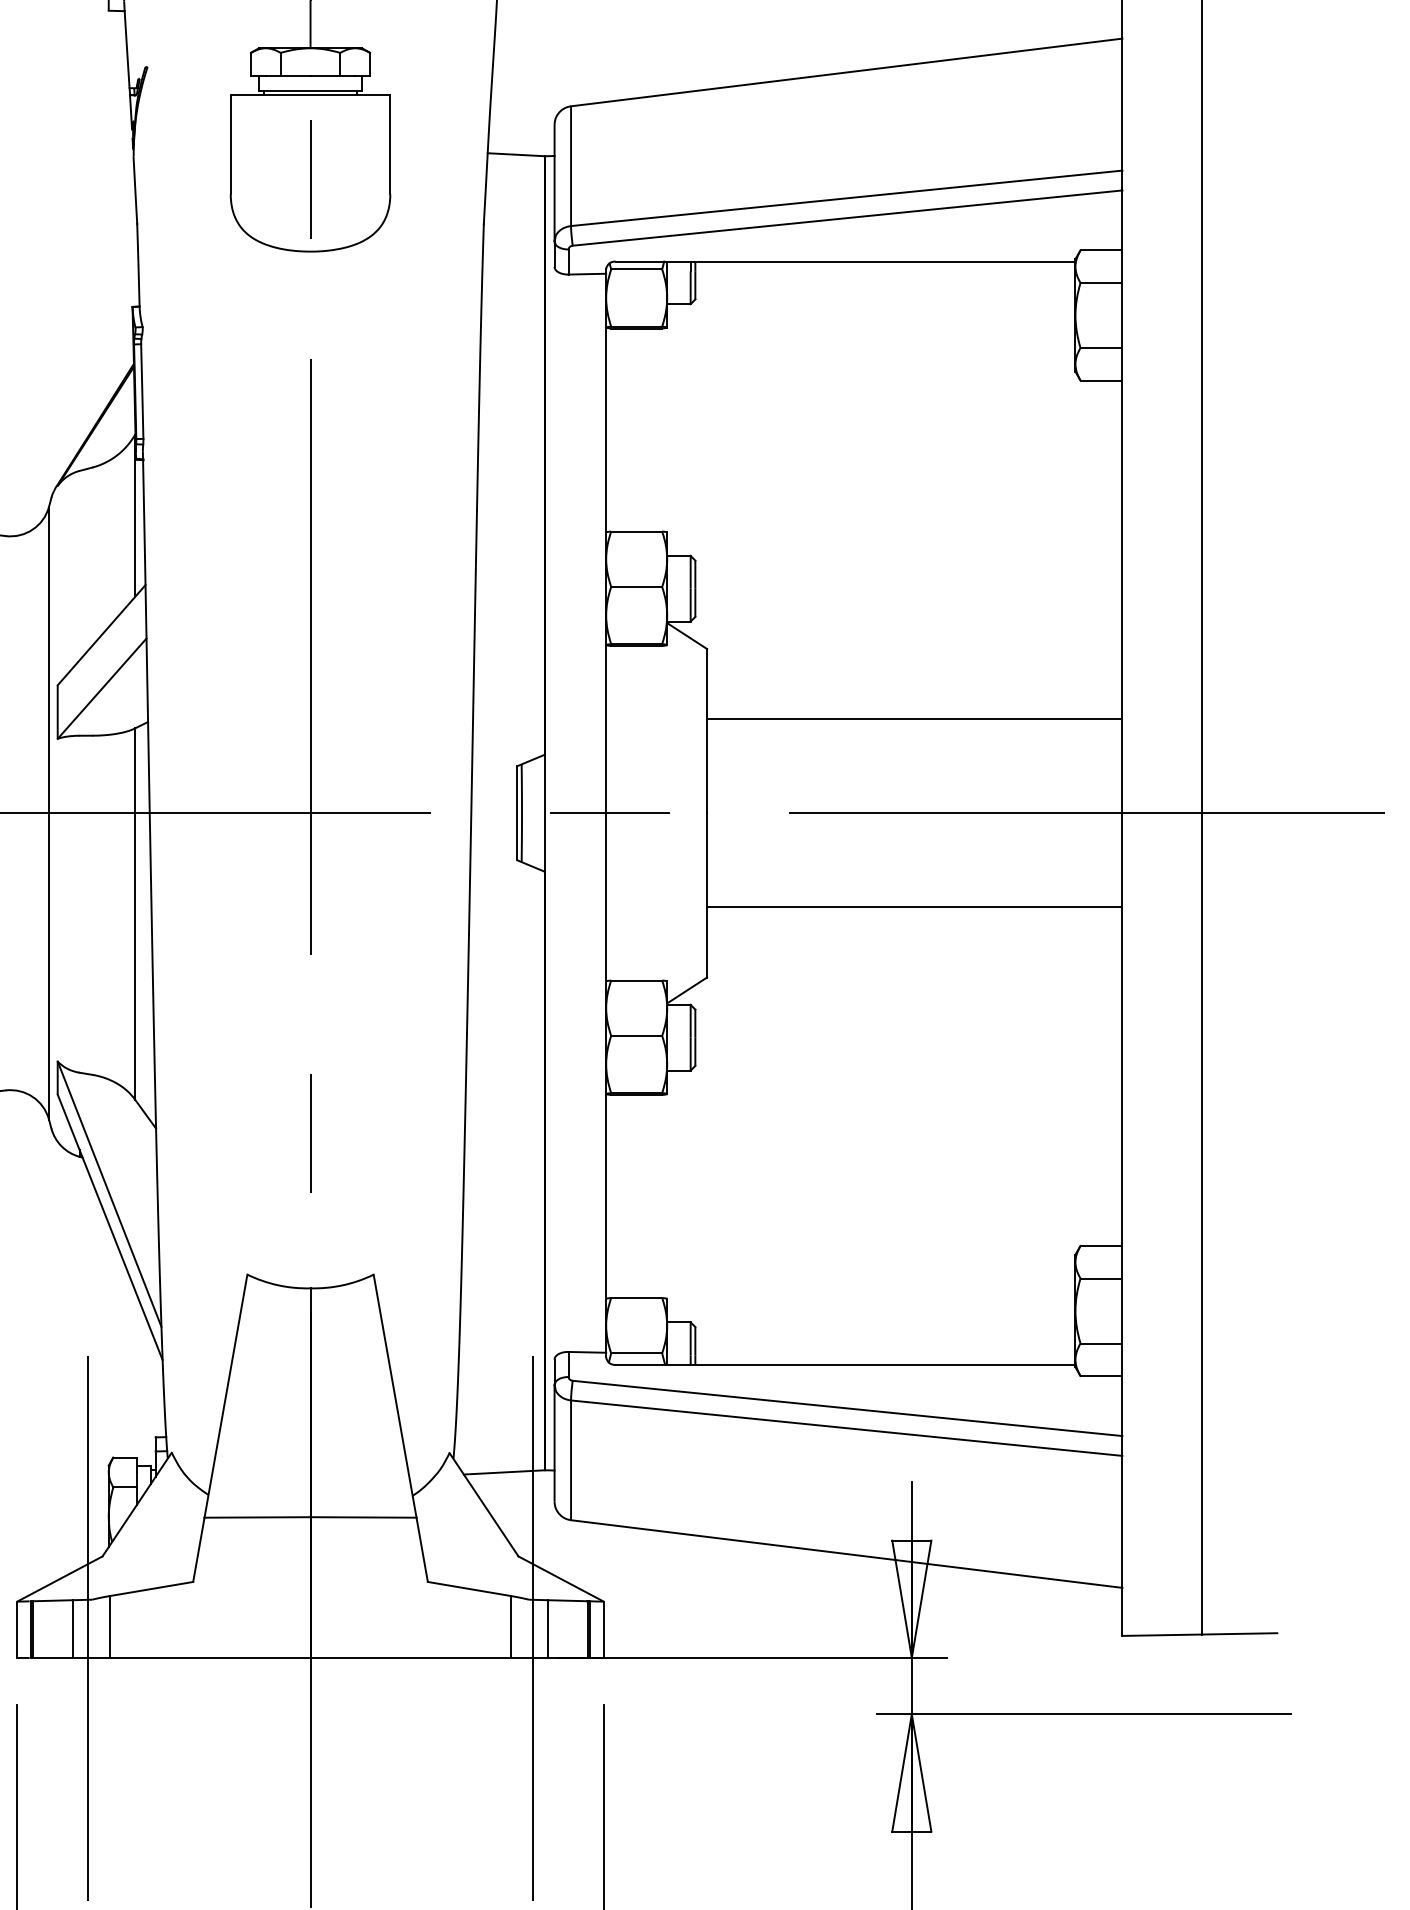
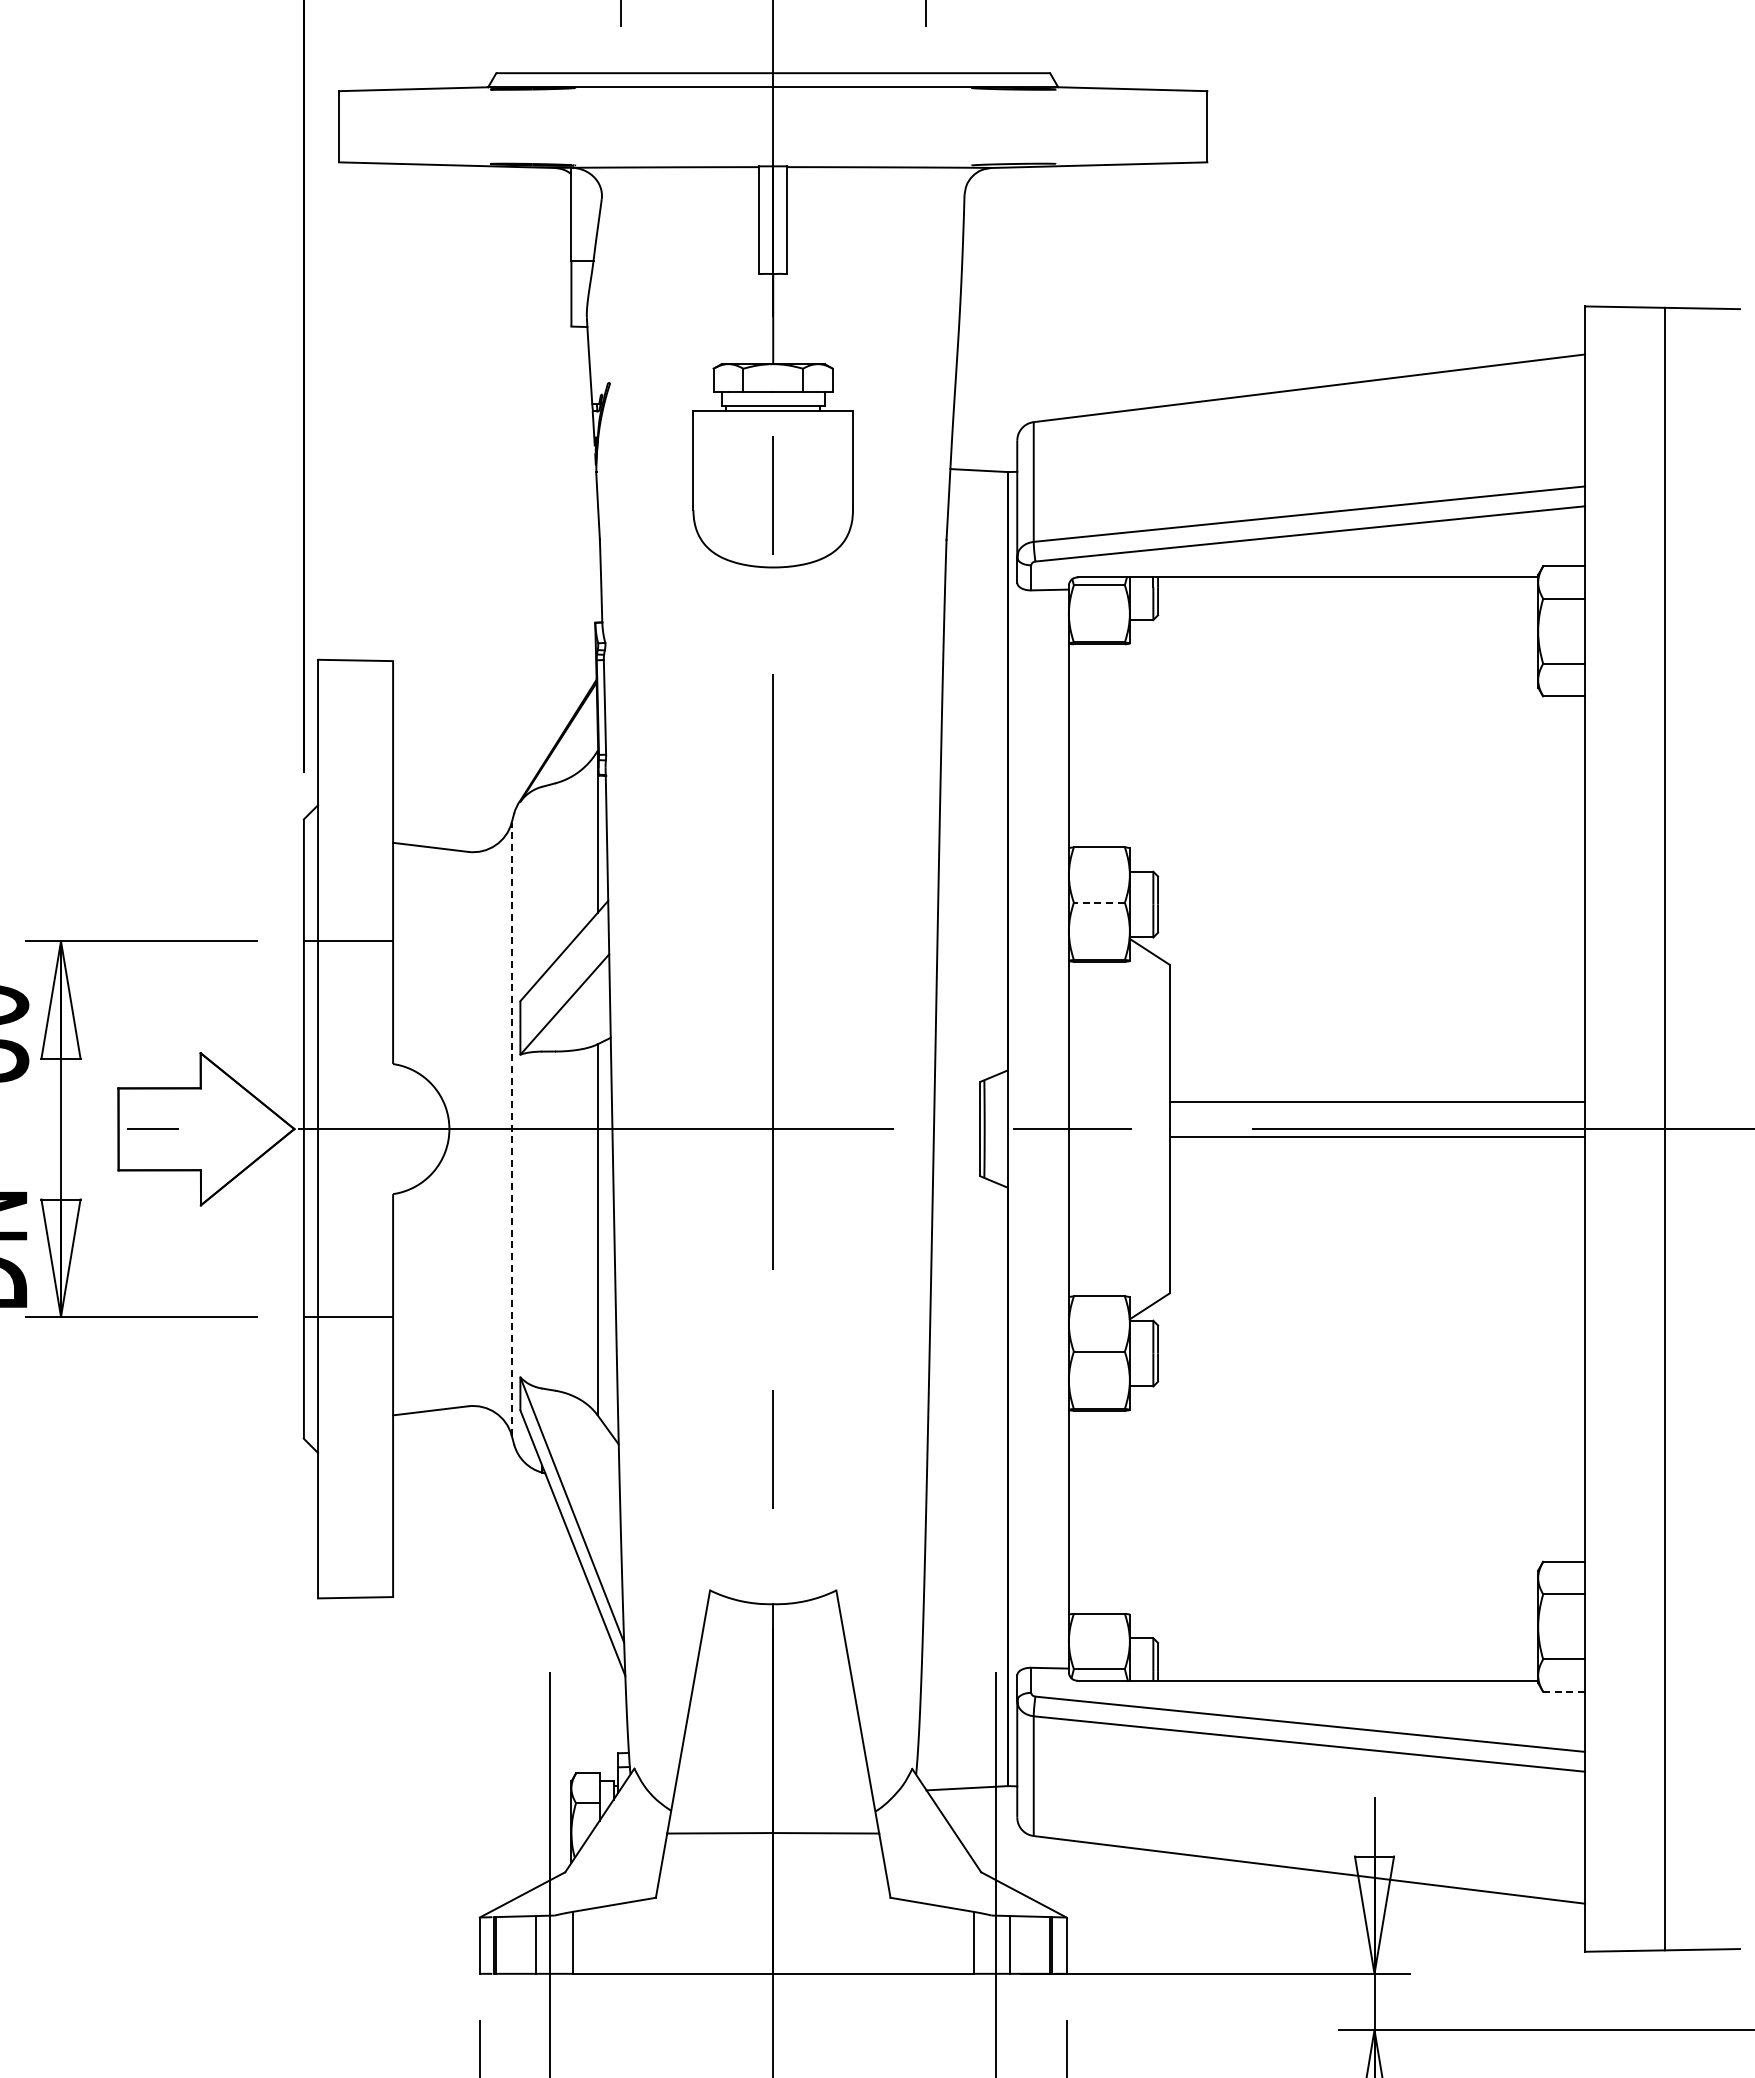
line: (635, 586) -> (1098, 902), solid -> dashed
line: (914, 719) -> (1377, 1102), moved
line: (48, 812) -> (511, 1128), solid -> dashed
line: (914, 906) -> (1377, 1136), moved
line: (1101, 1375) -> (1564, 1691), solid -> dashed

